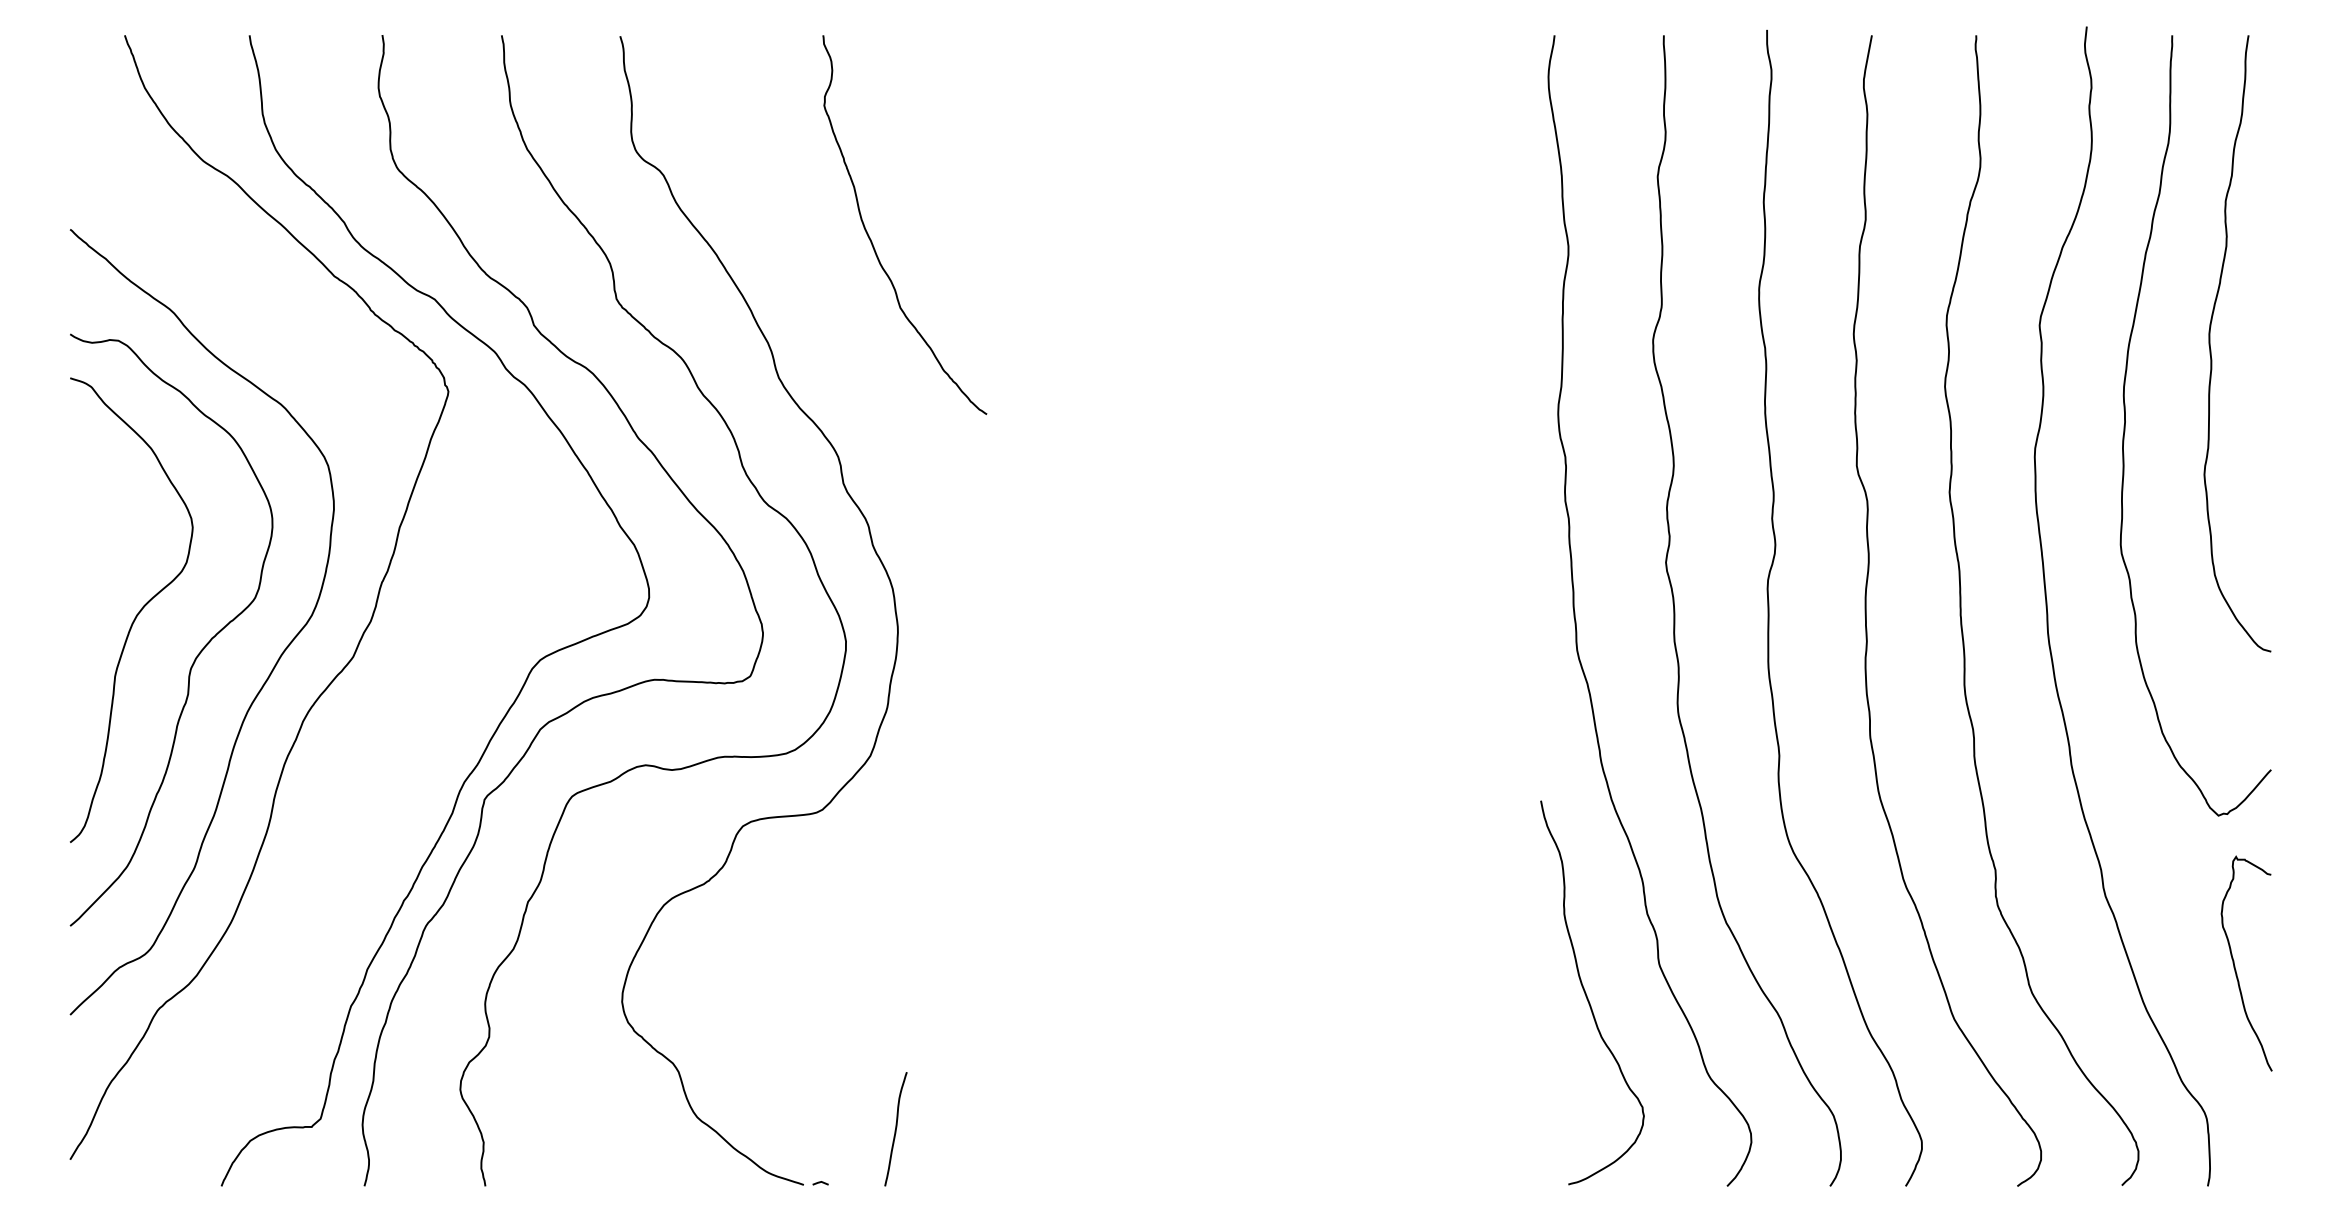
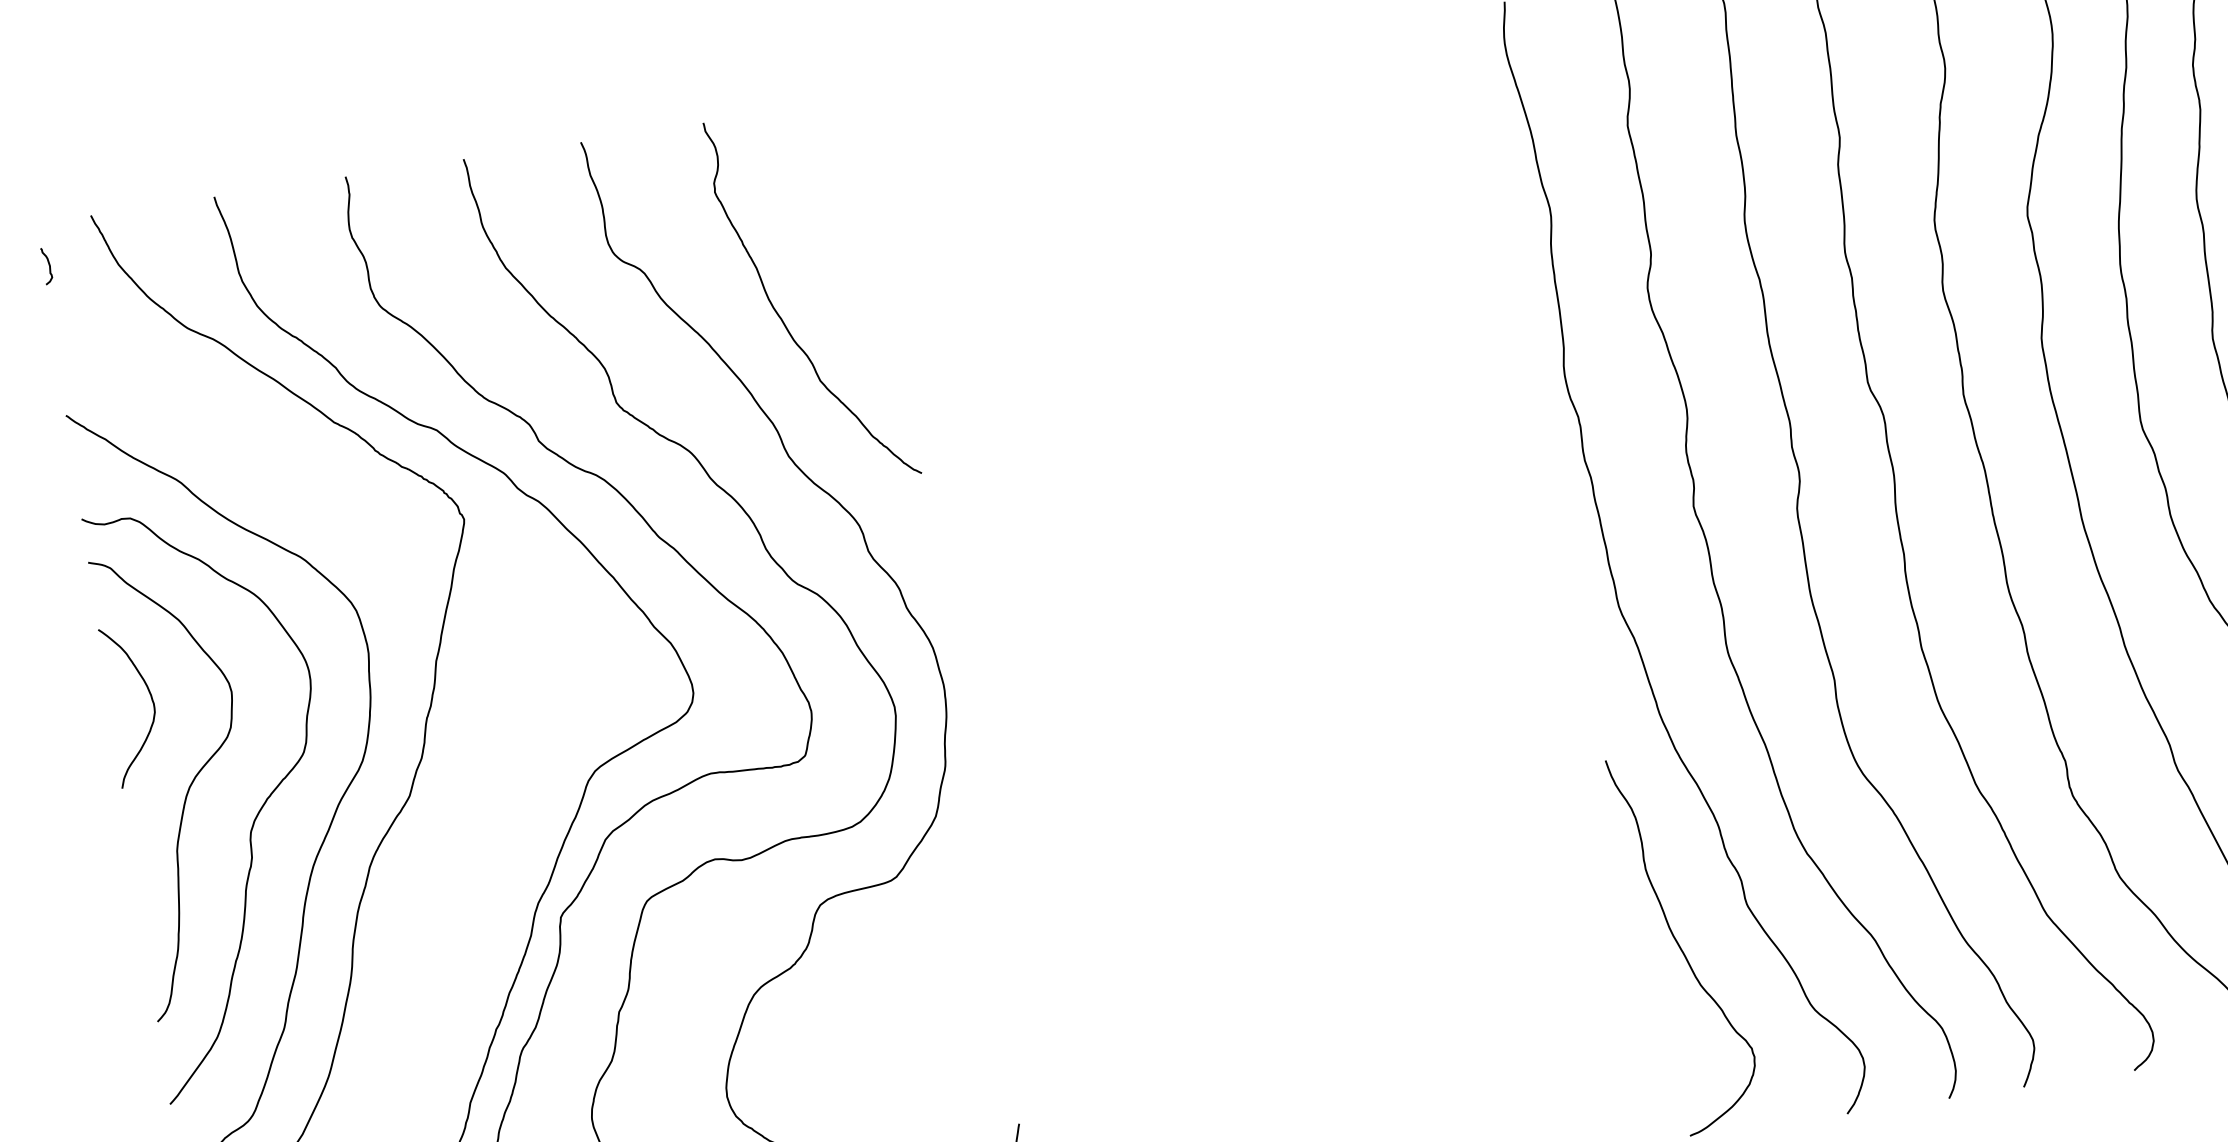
curve: (75, 78) -> (48, 265), added
curve: (872, 241) -> (782, 319), moved
curve: (111, 519) -> (150, 696), added

